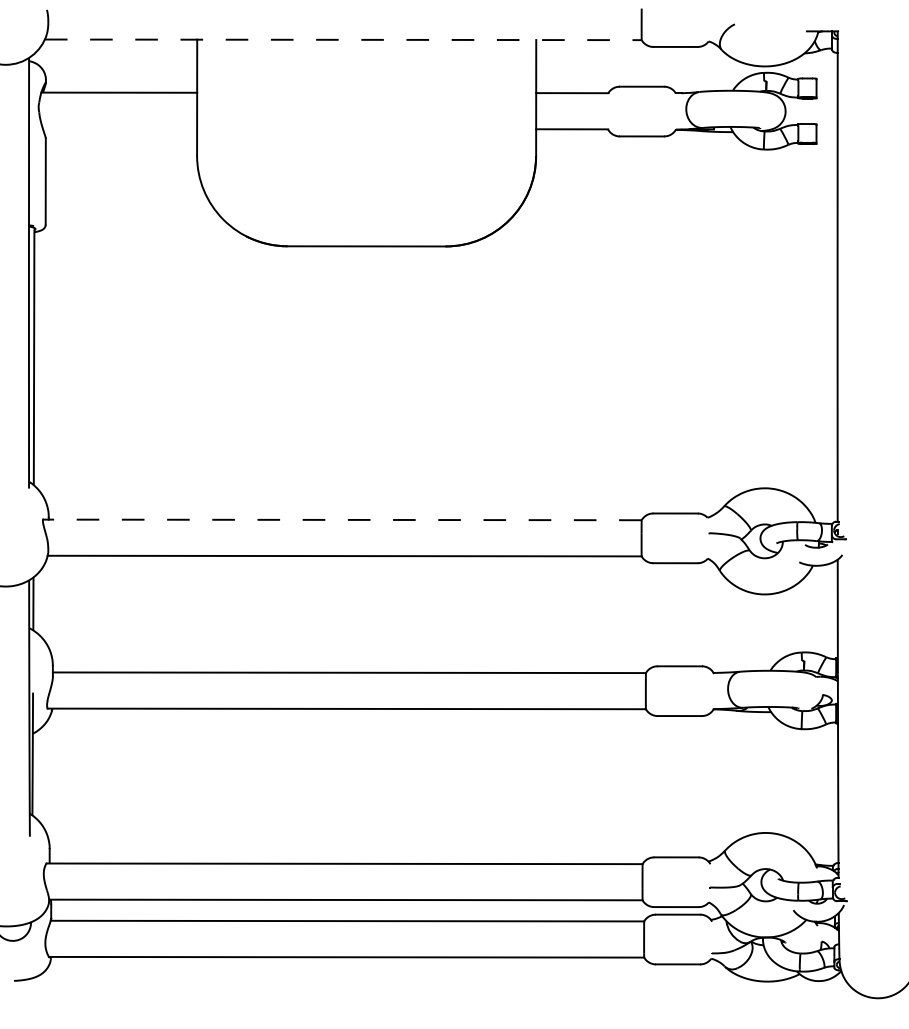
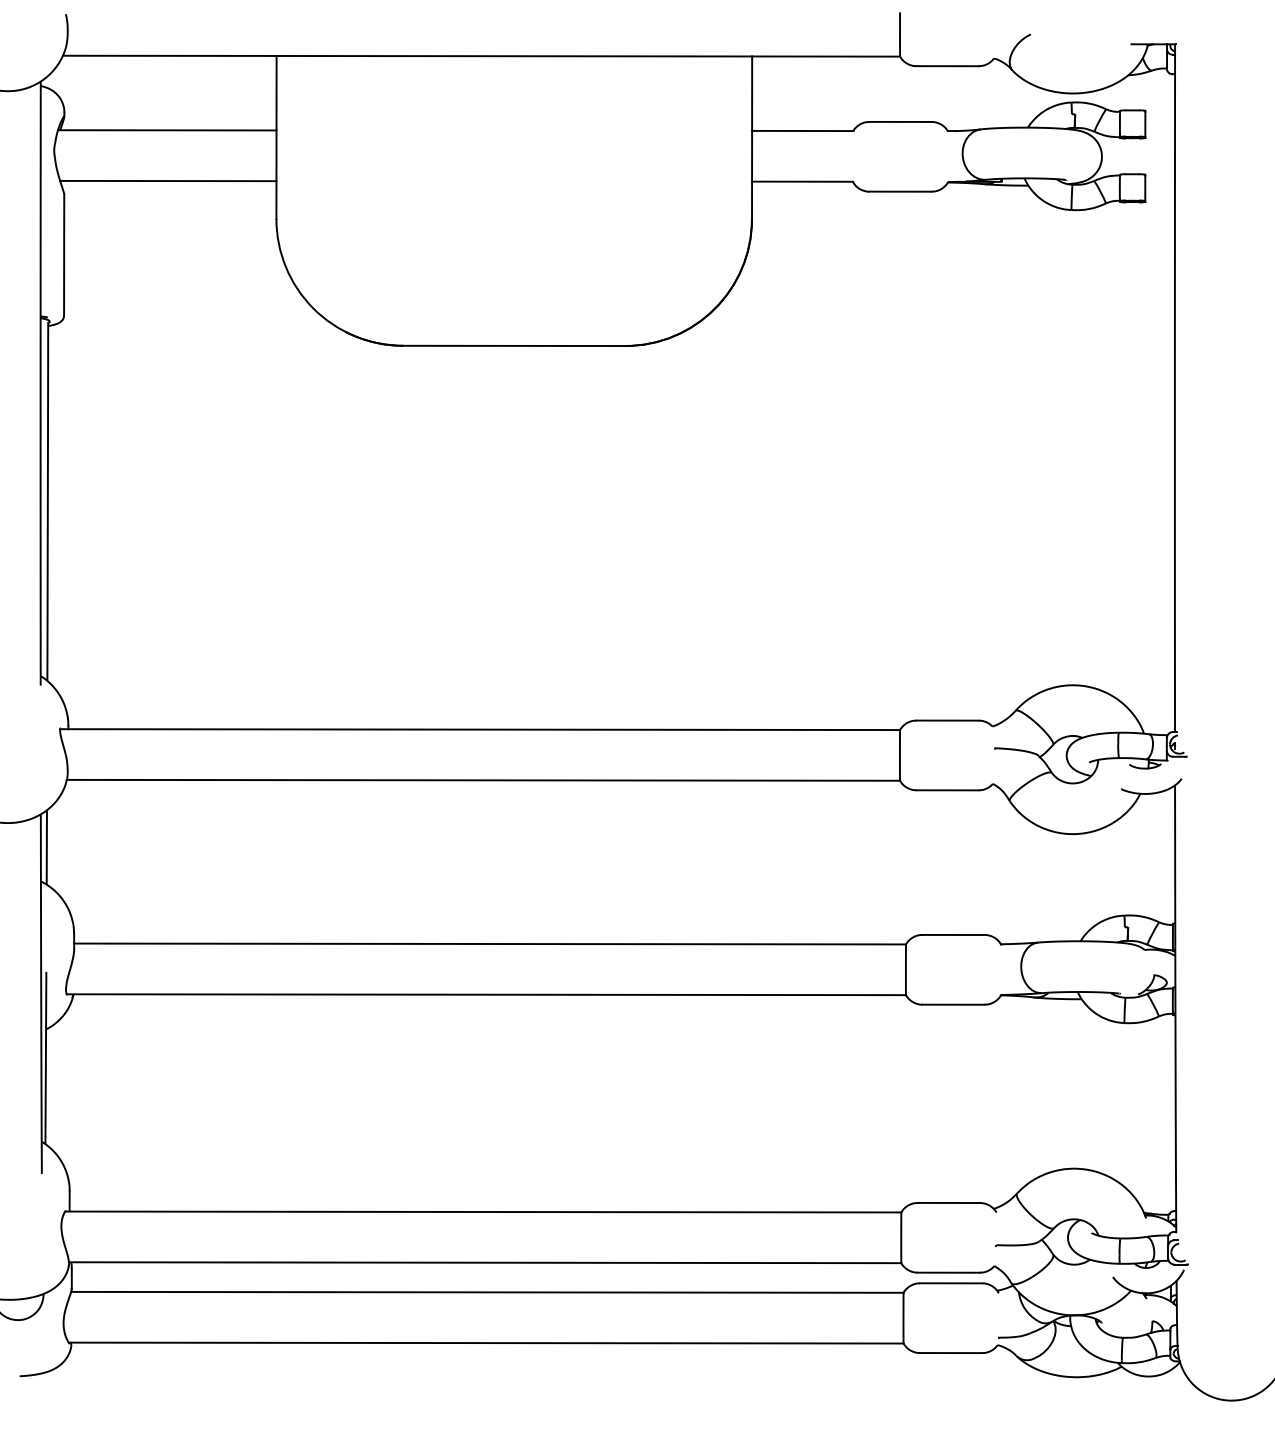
line: (343, 40) -> (481, 56), dashed -> solid
line: (120, 128) -> (168, 180), added
line: (342, 519) -> (480, 729), dashed -> solid

